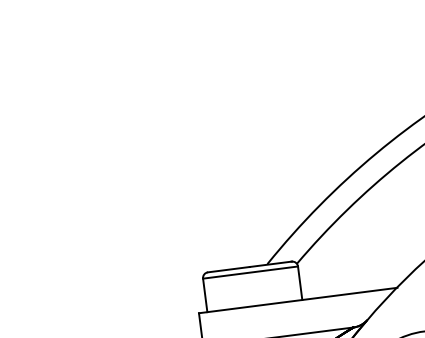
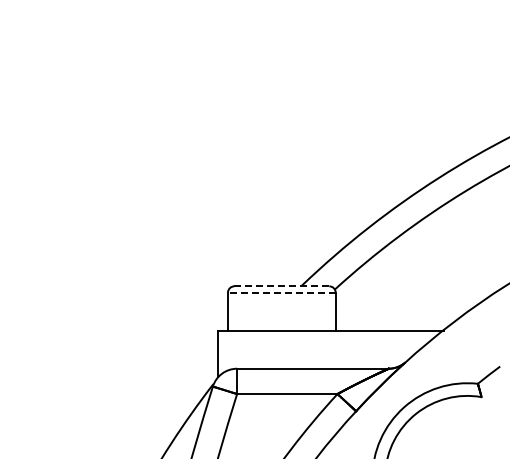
line: (249, 267) -> (281, 286), solid -> dashed
line: (250, 272) -> (281, 292), solid -> dashed

